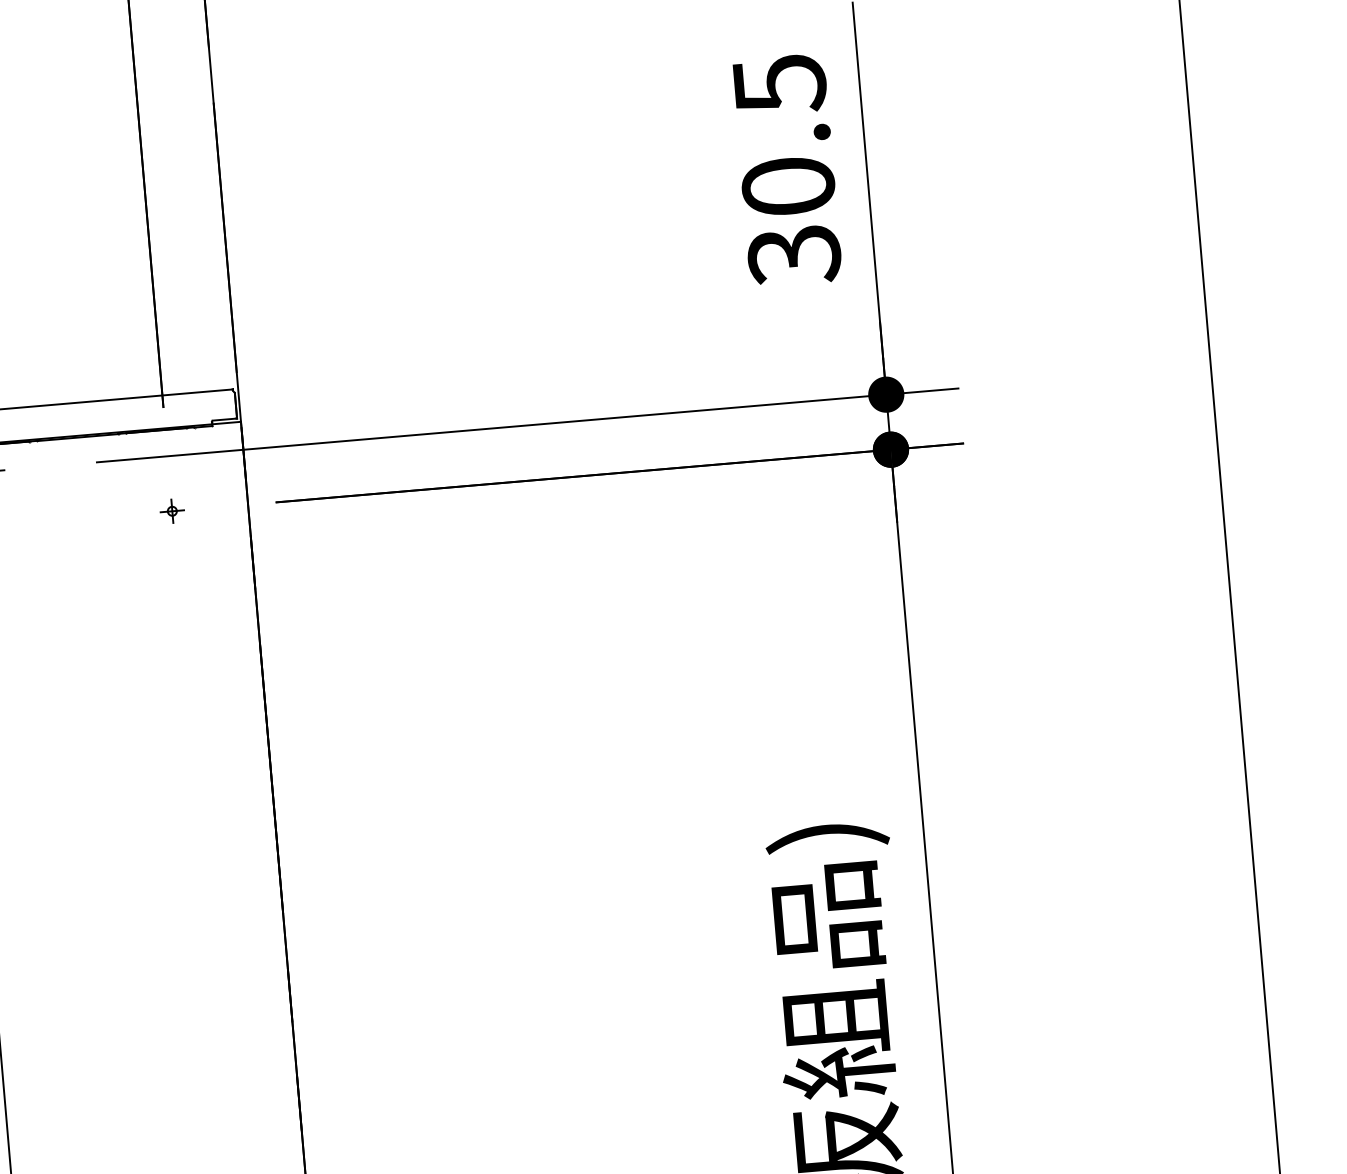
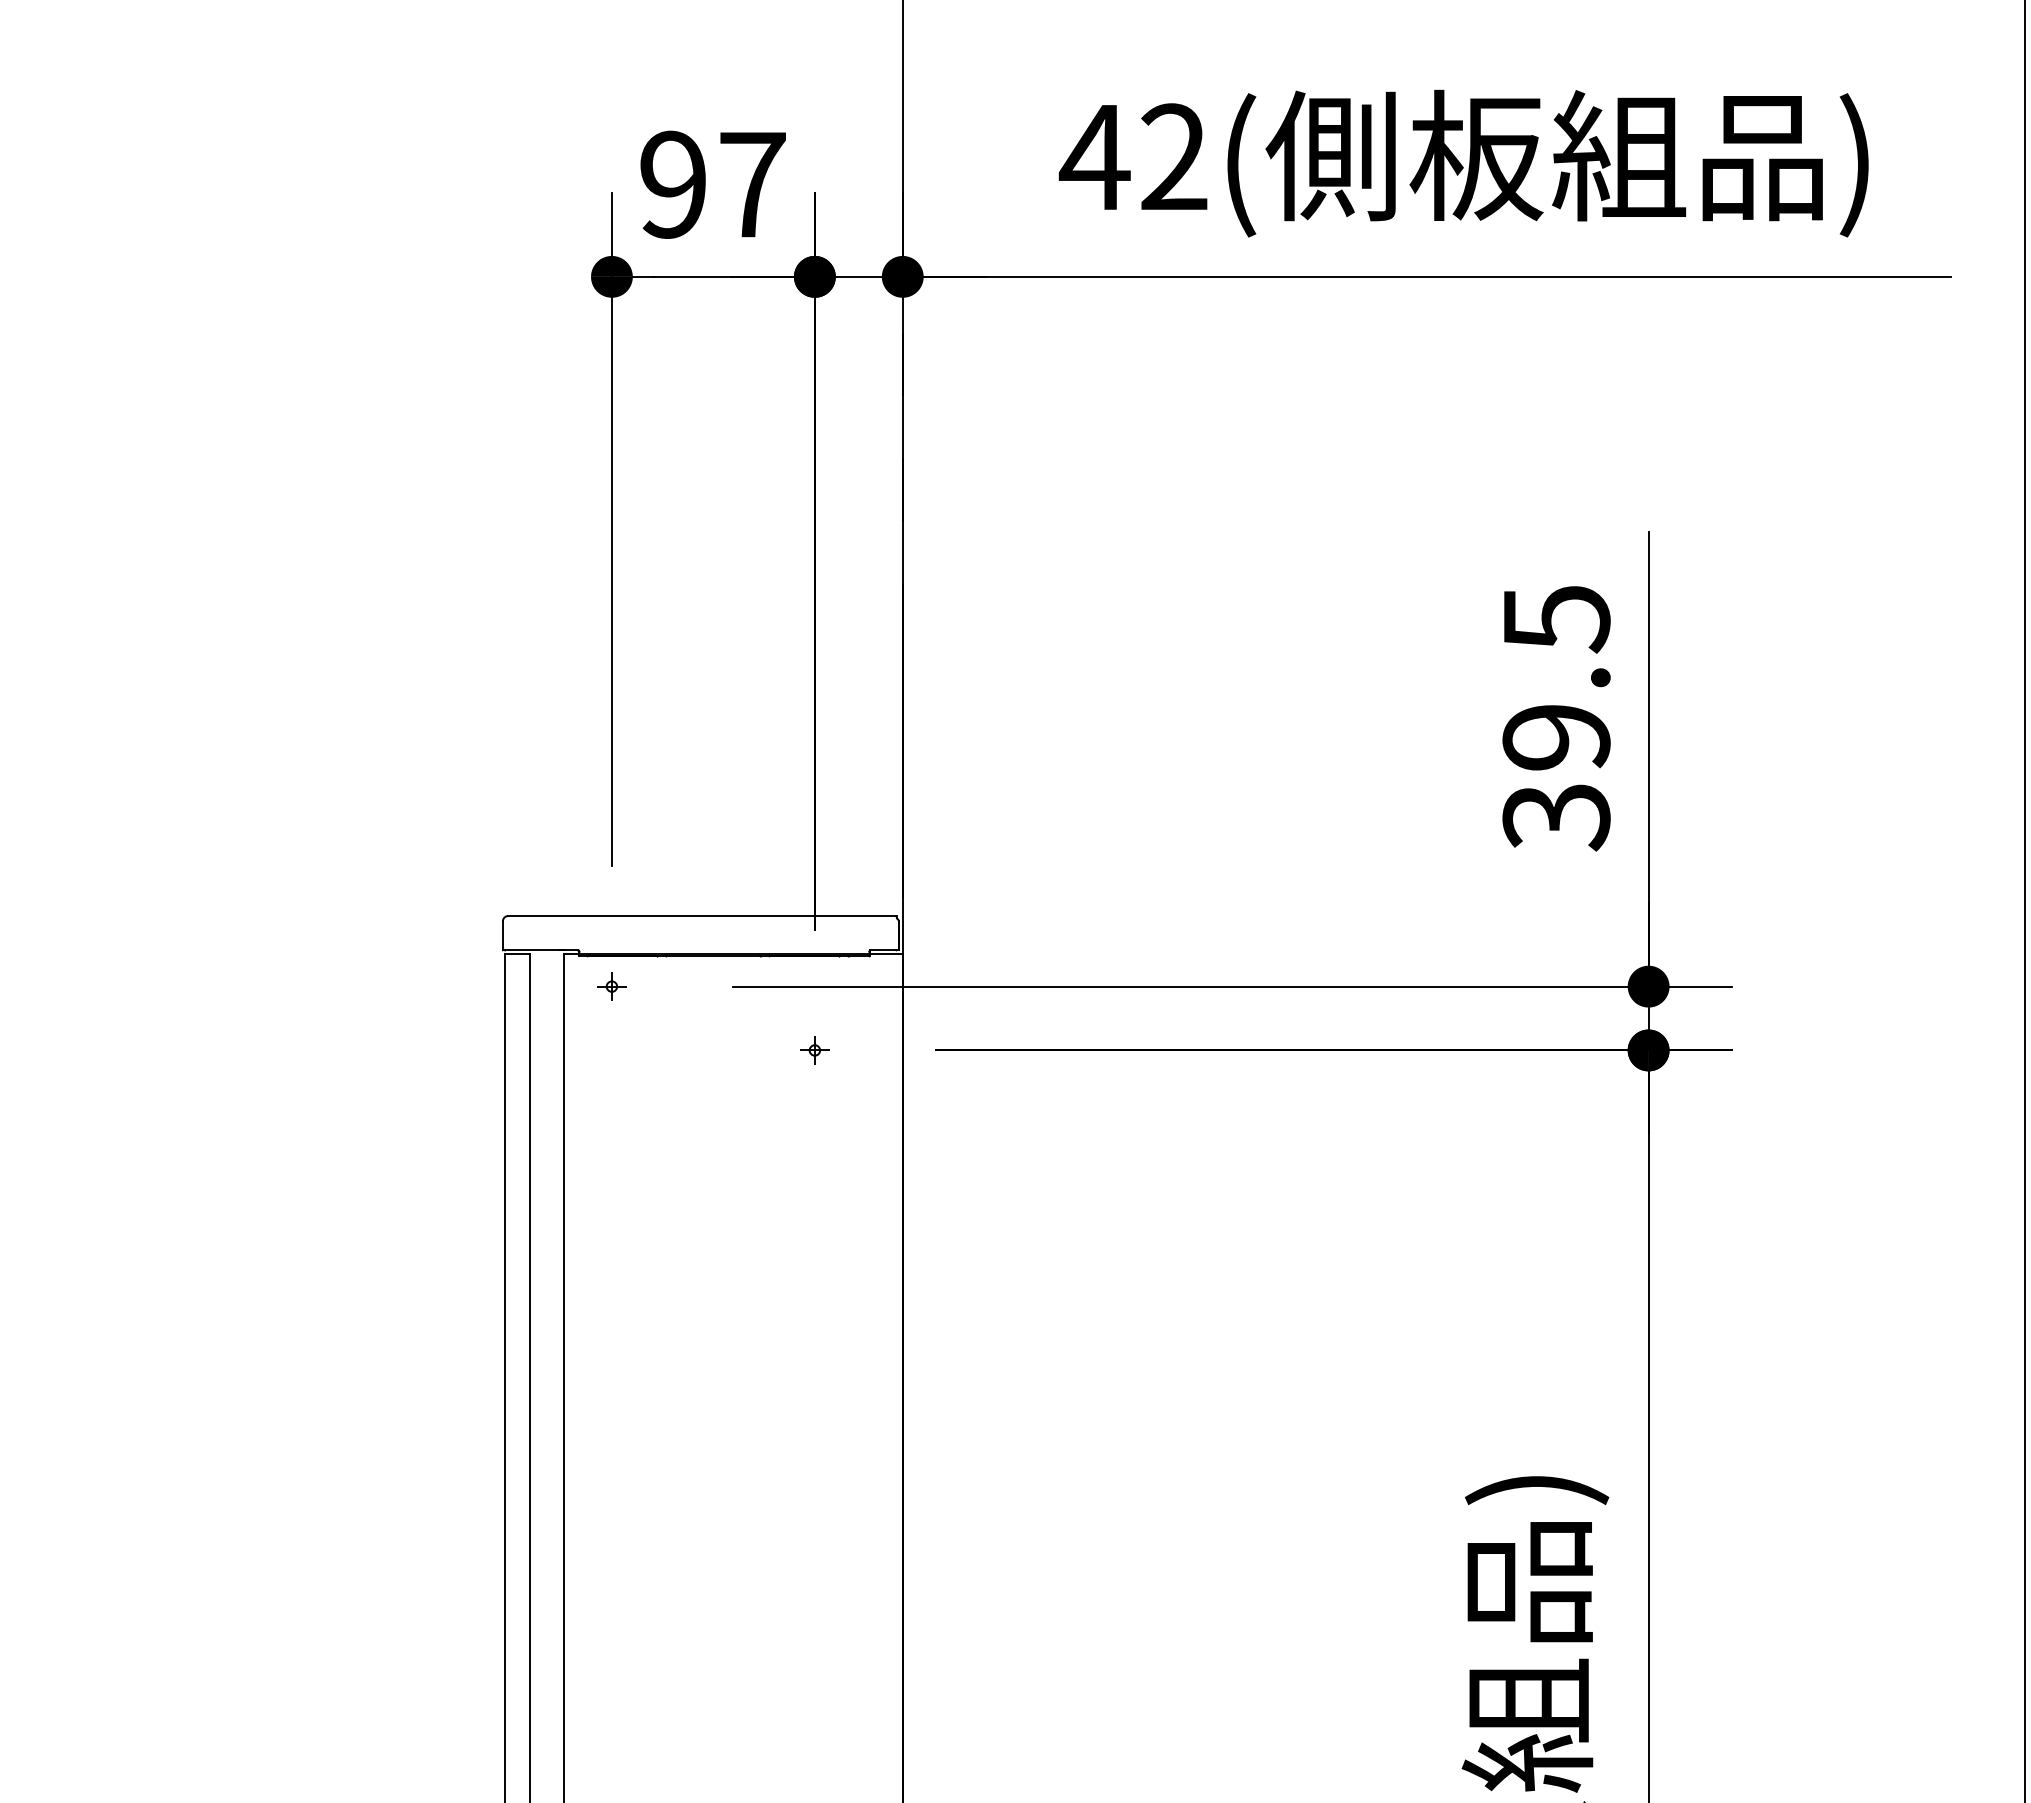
text: (788, 186) -> (1556, 737), 30.5 -> 39.5

